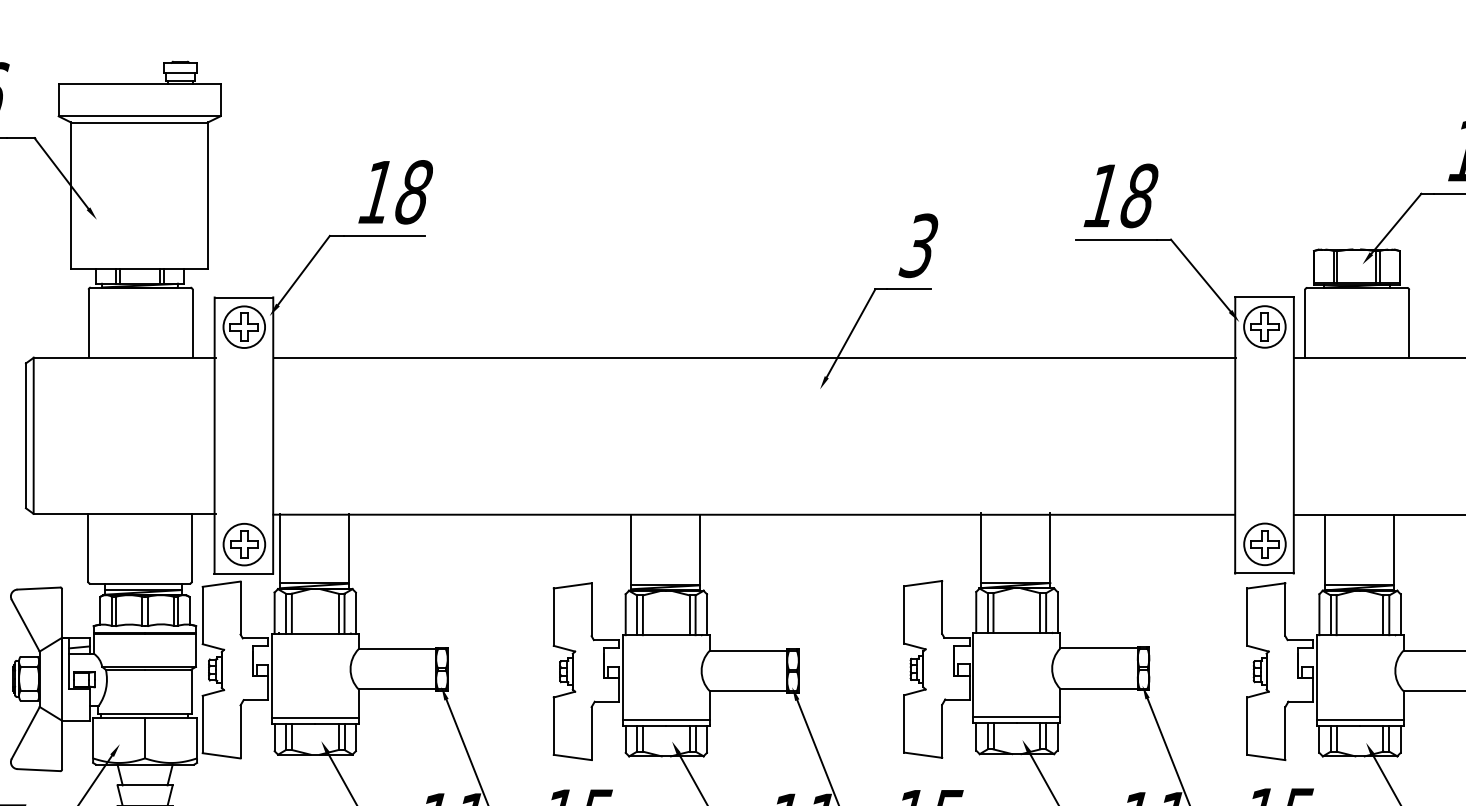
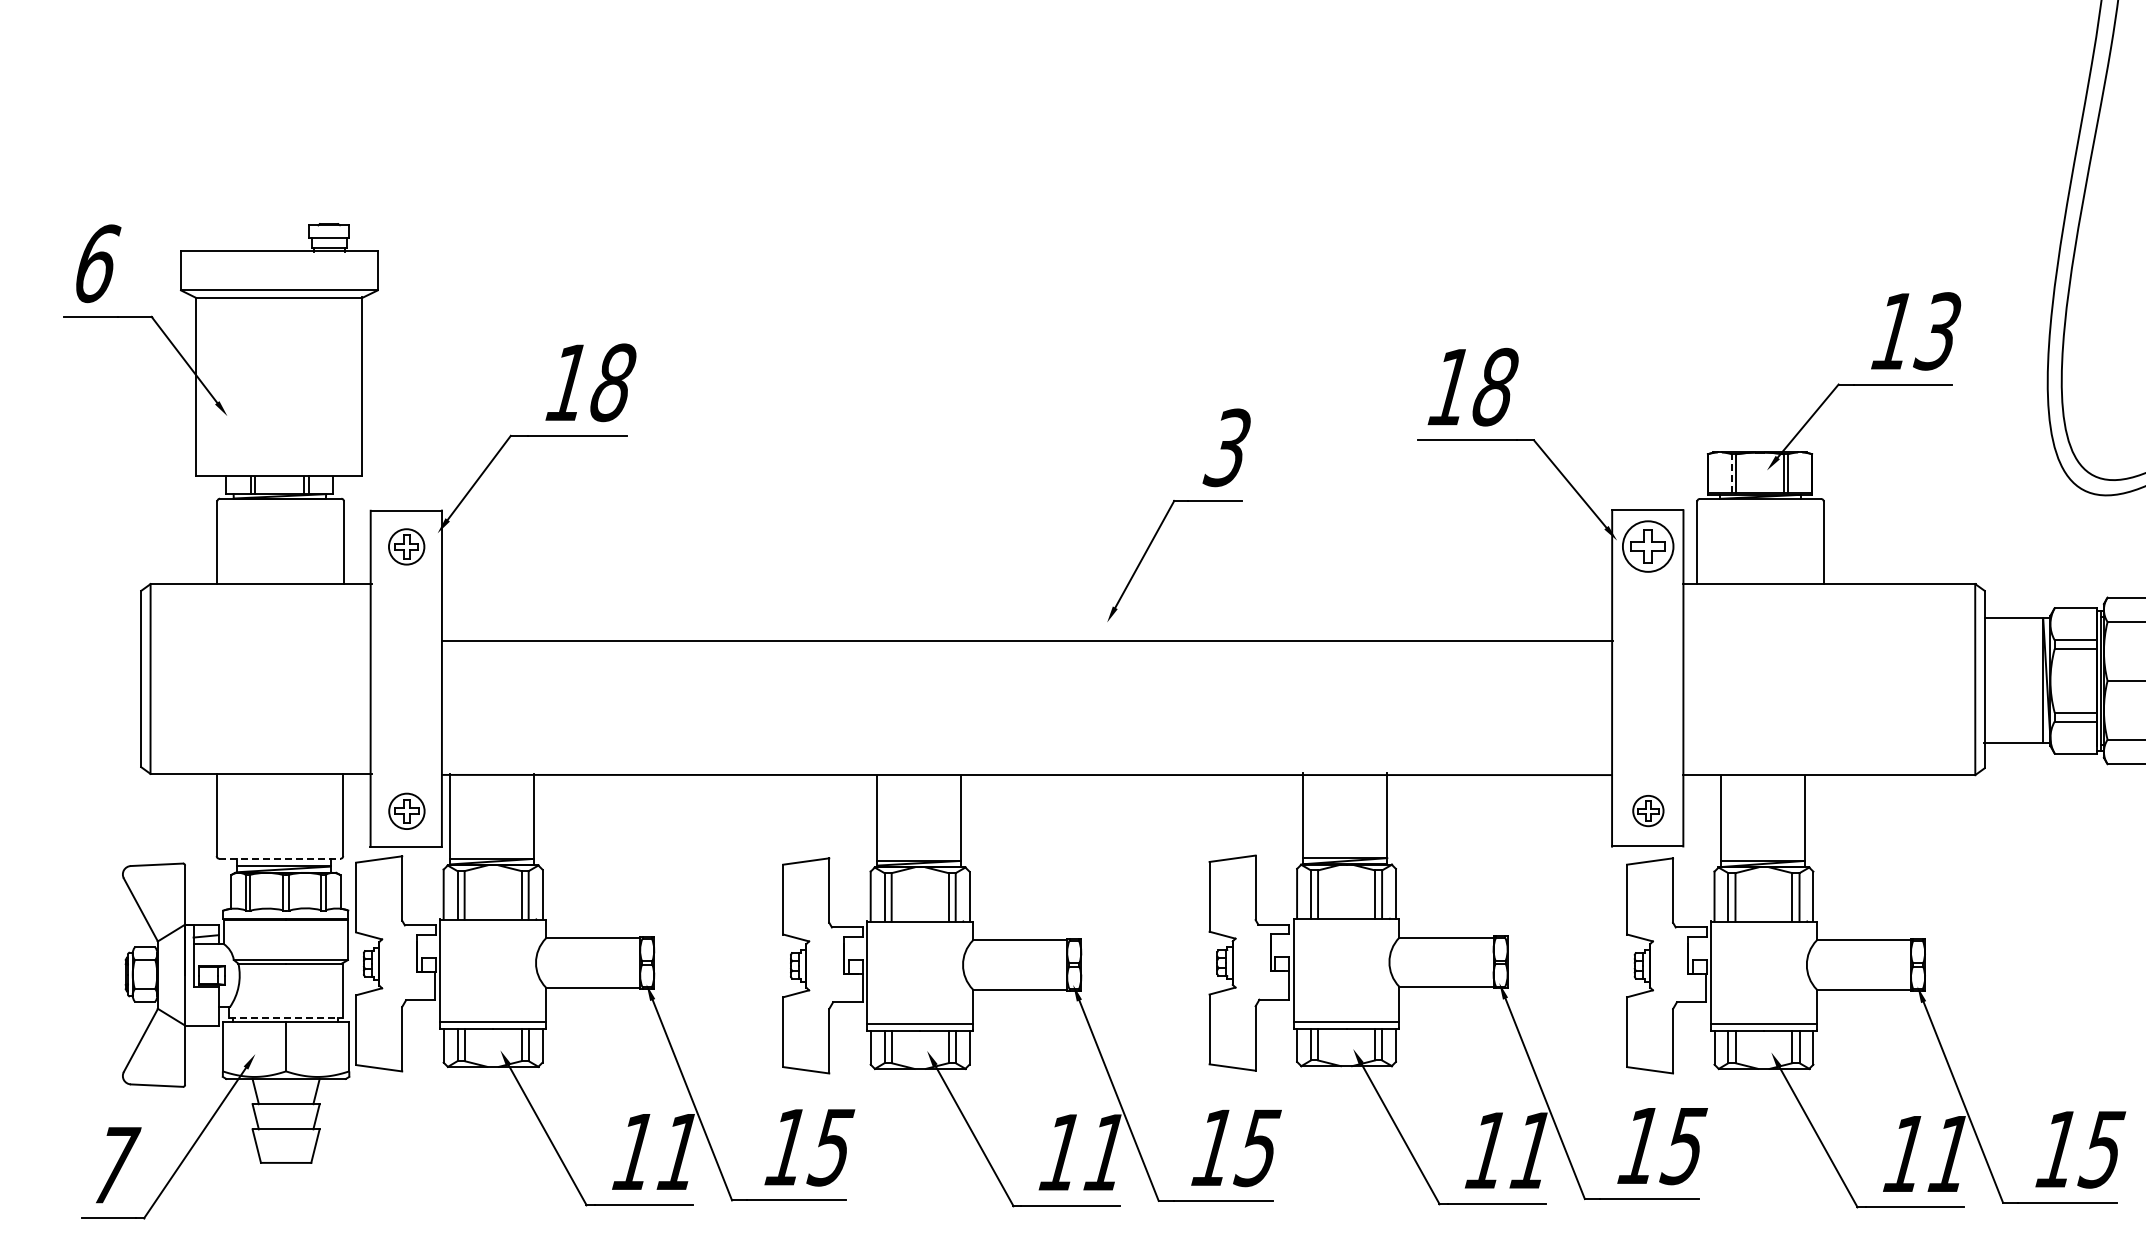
line: (1333, 266) -> (1731, 473), solid -> dashed
part: (244, 326) -> (406, 546), size x0.7
line: (754, 357) -> (1027, 640), moved
part: (1265, 543) -> (1648, 810), size x0.6
part: (244, 544) -> (406, 811), size x0.7
line: (139, 583) -> (279, 858), solid -> dashed
line: (145, 714) -> (286, 1017), solid -> dashed

